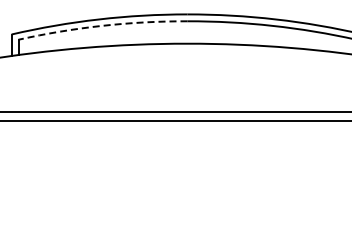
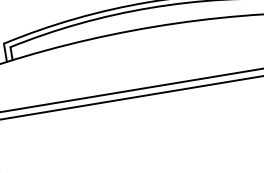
arc: (102, 25) -> (79, 23), dashed -> solid

